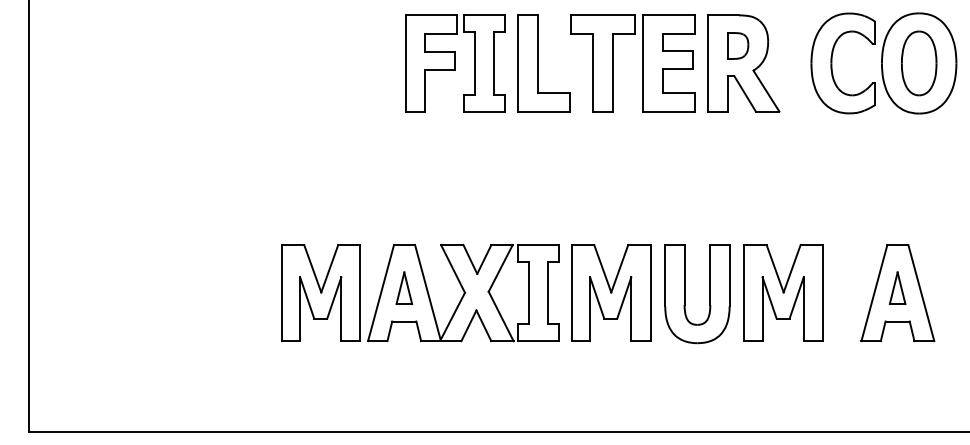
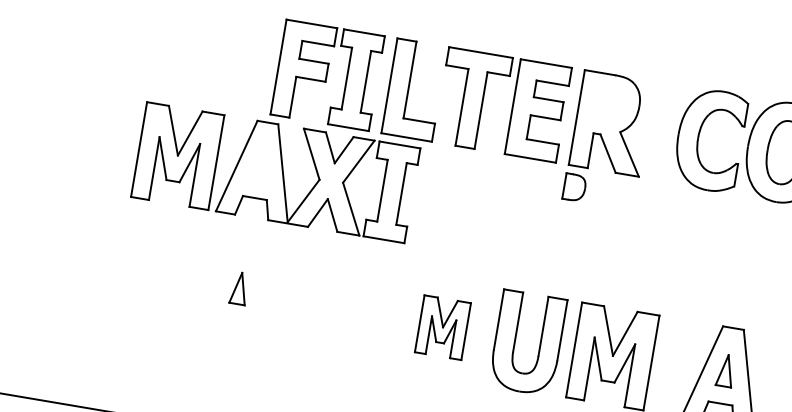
part: (738, 45) -> (575, 187), moved
part: (611, 292) -> (443, 327), size x0.6
part: (420, 293) -> (275, 173), moved

